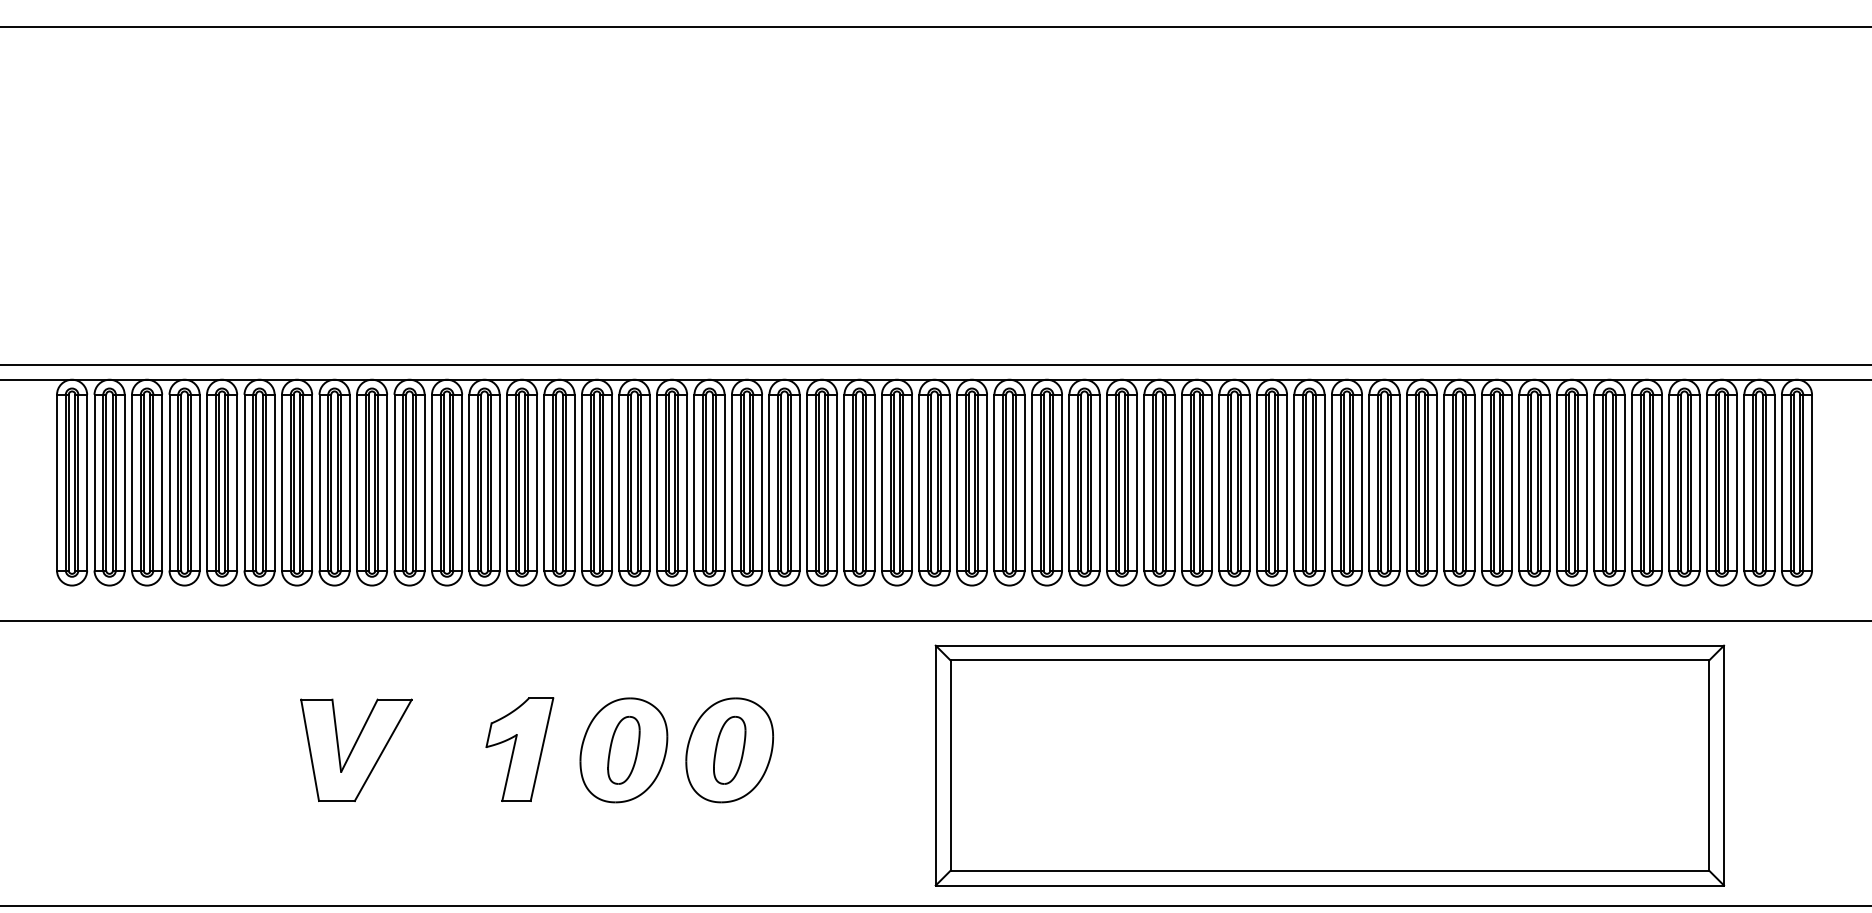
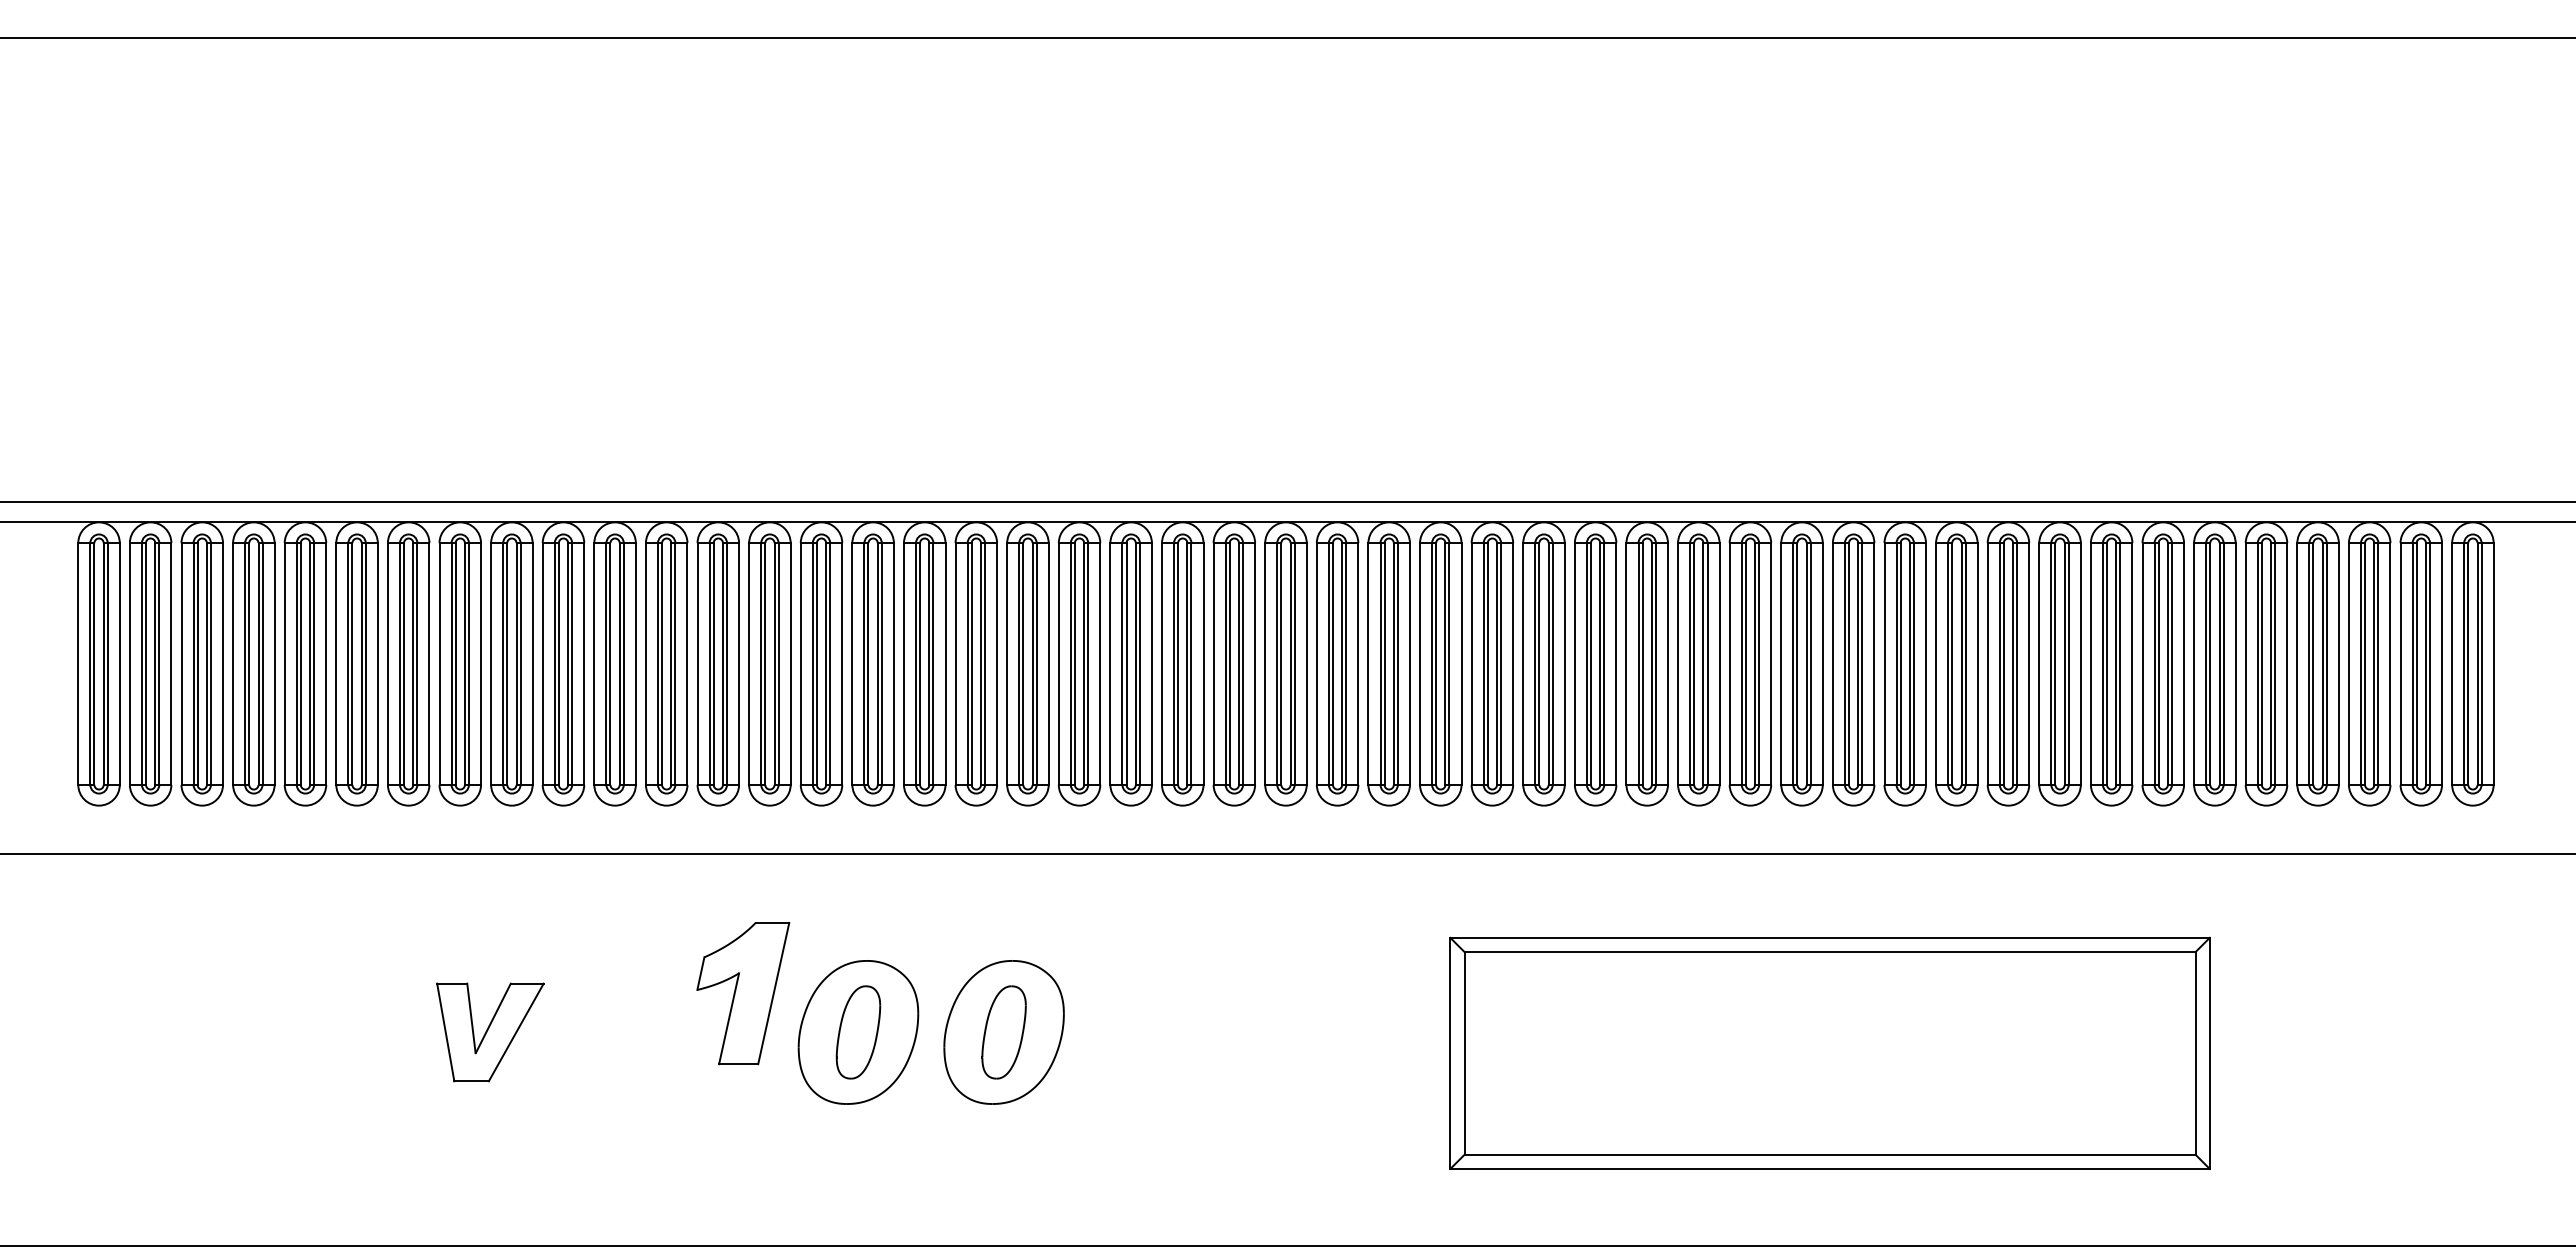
part: (520, 749) -> (743, 993), moved
part: (356, 750) -> (490, 1032), size x0.7
part: (1329, 765) -> (1829, 1053), size x0.7

